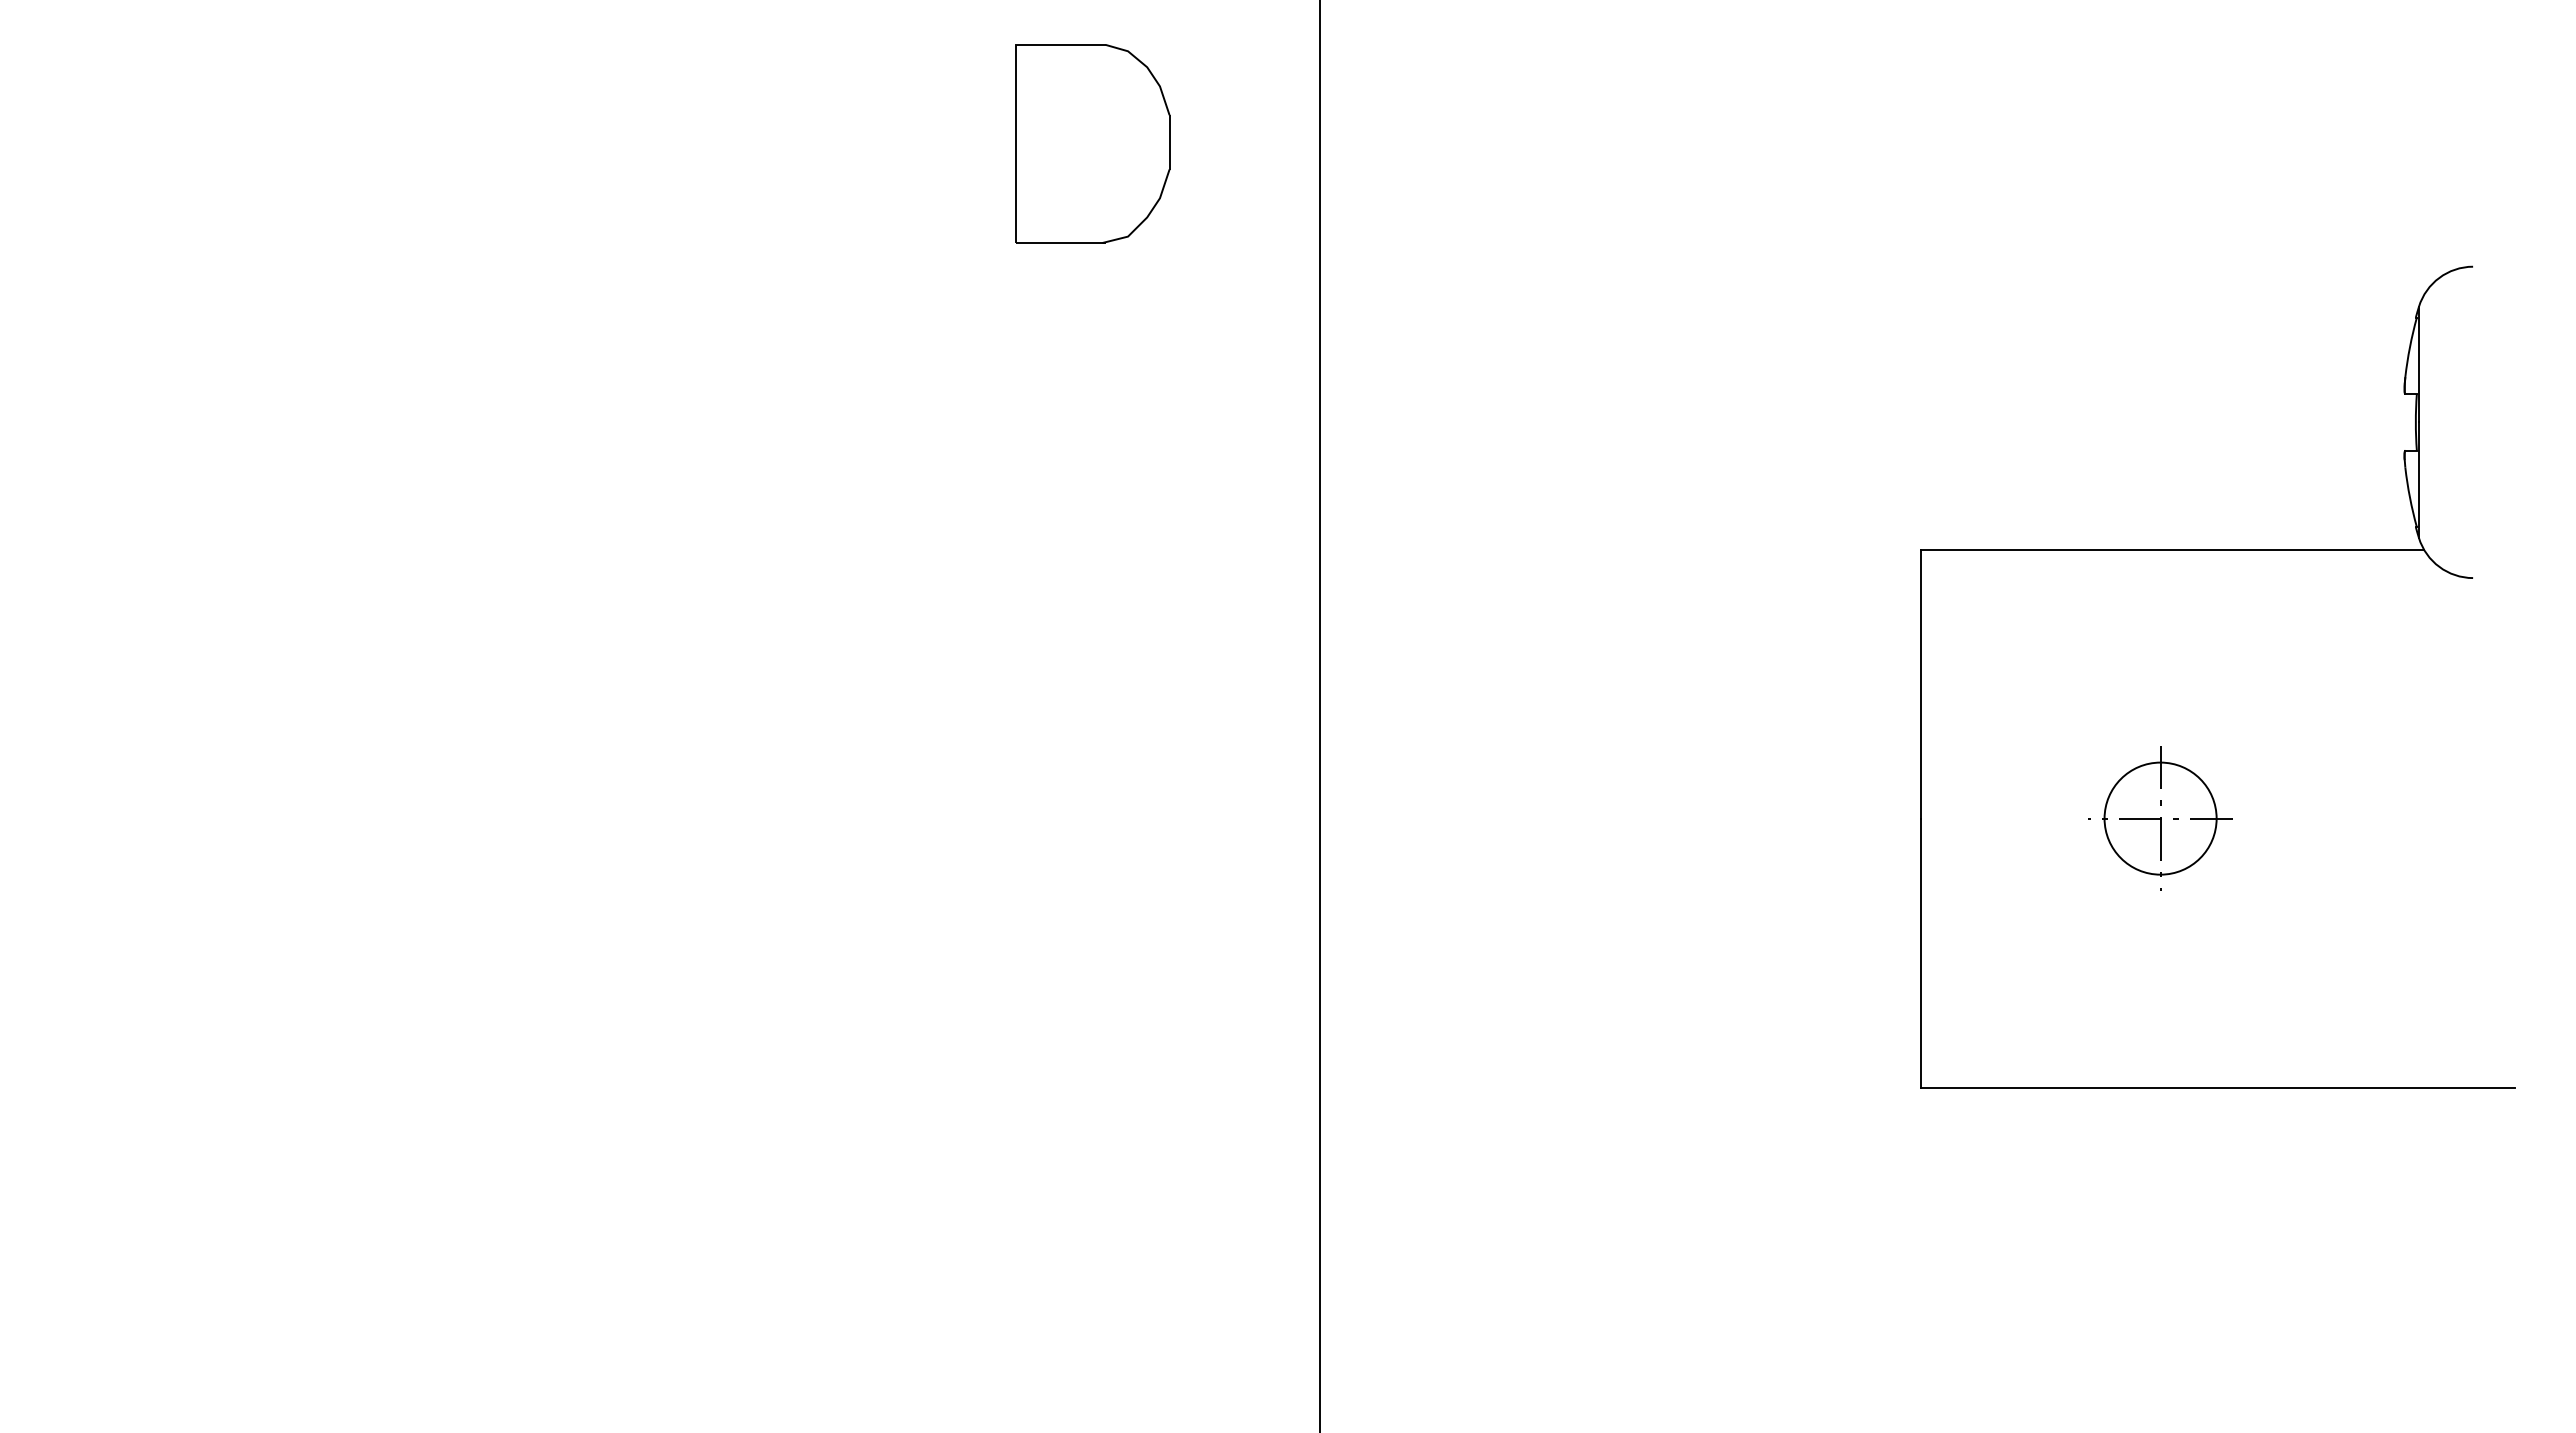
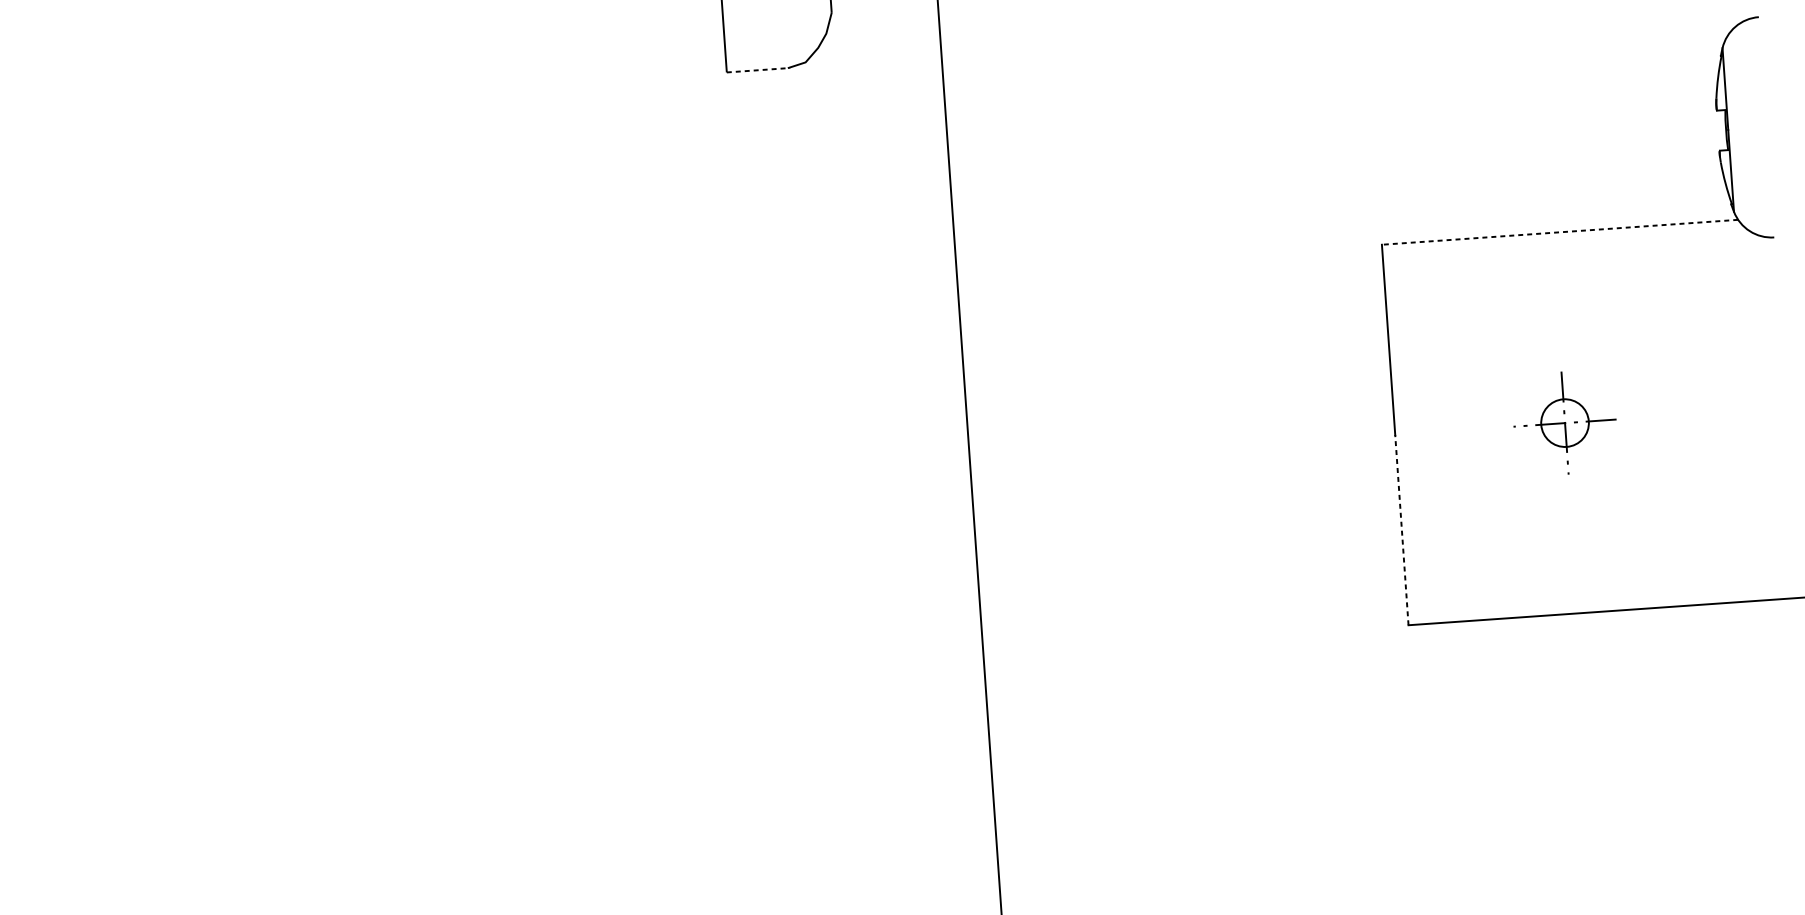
line: (1060, 243) -> (758, 70), solid -> dashed
line: (2172, 549) -> (1560, 232), solid -> dashed
circle: (2160, 818) -> (1564, 423), size x0.6
line: (1920, 952) -> (1401, 529), solid -> dashed

